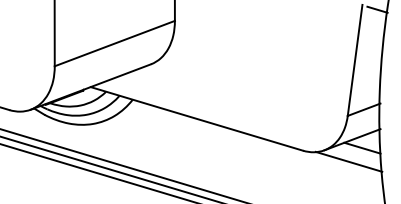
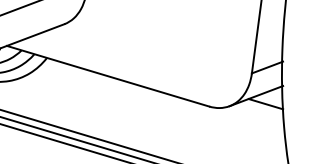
line: (348, 161) -> (252, 116), removed

